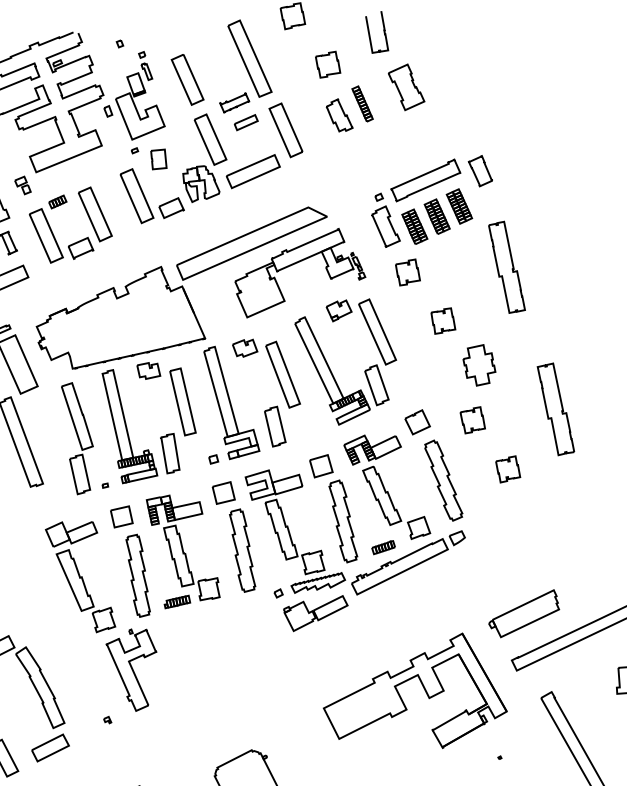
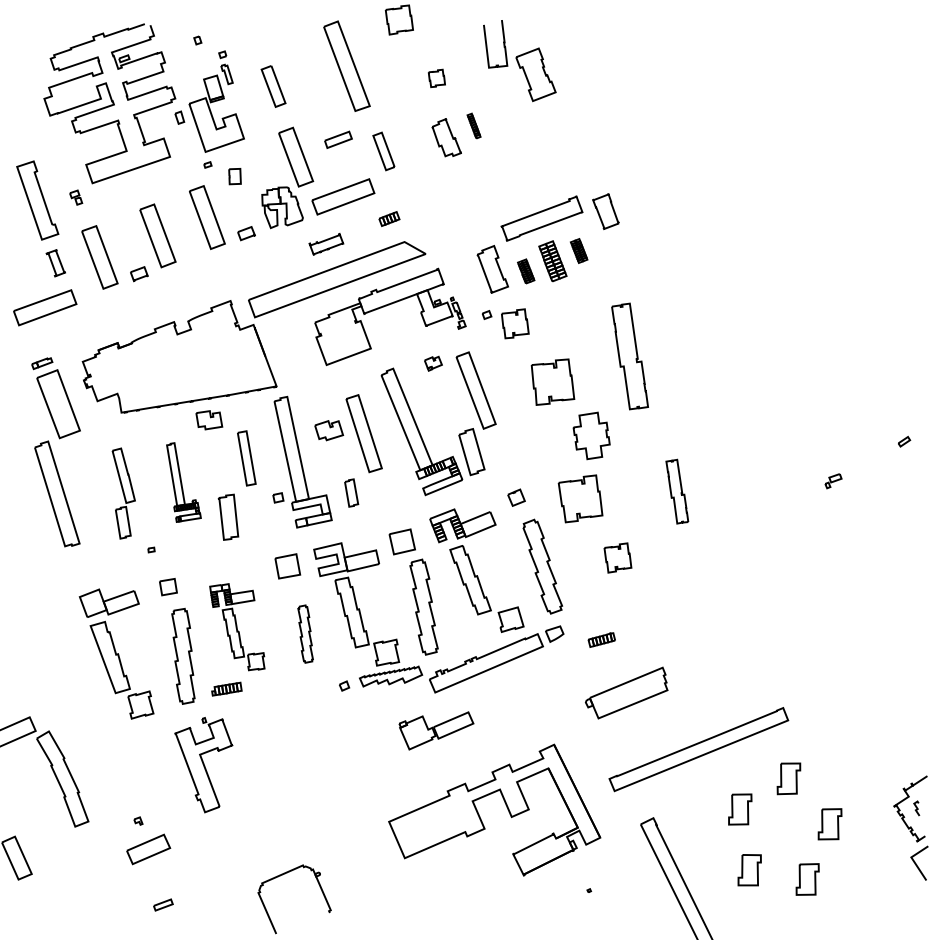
part: (327, 64) -> (436, 78), size x0.6
part: (187, 79) -> (273, 86), size x0.7
part: (406, 87) -> (535, 74), moved
part: (234, 103) -> (326, 244), moved
part: (362, 103) -> (473, 125), size x0.6
part: (285, 130) -> (383, 151), size x0.6
part: (158, 159) -> (234, 176), size x0.7
part: (22, 185) -> (75, 197), size x0.7
part: (378, 196) -> (486, 314), moved
part: (57, 201) -> (389, 218), moved
part: (458, 206) -> (578, 250), size x0.6
part: (171, 207) -> (246, 233), size x0.6
part: (414, 226) -> (525, 271), size x0.6
part: (81, 247) -> (139, 273), size x0.6
part: (506, 267) -> (629, 356), moved
part: (339, 310) -> (433, 363), size x0.6
part: (442, 321) -> (552, 382), size x1.6
part: (245, 348) -> (329, 430), moved
part: (182, 402) -> (246, 458), size x0.7
part: (556, 409) -> (677, 491), size x0.6
part: (472, 419) -> (579, 498), size x1.6
part: (417, 422) -> (516, 497), size x0.6
part: (129, 425) -> (183, 482), size x0.6
part: (275, 426) -> (351, 492), size x0.6
part: (78, 438) -> (123, 493), size x0.7
part: (213, 459) -> (278, 497), moved
part: (121, 516) -> (168, 586), size x0.7
part: (183, 547) -> (237, 626), size x0.7
part: (383, 547) -> (601, 639), moved
part: (242, 550) -> (305, 633), size x0.6
part: (316, 613) -> (436, 730), moved
part: (523, 613) -> (626, 692), moved
part: (132, 670) -> (203, 765), moved
part: (50, 748) -> (148, 849), moved

